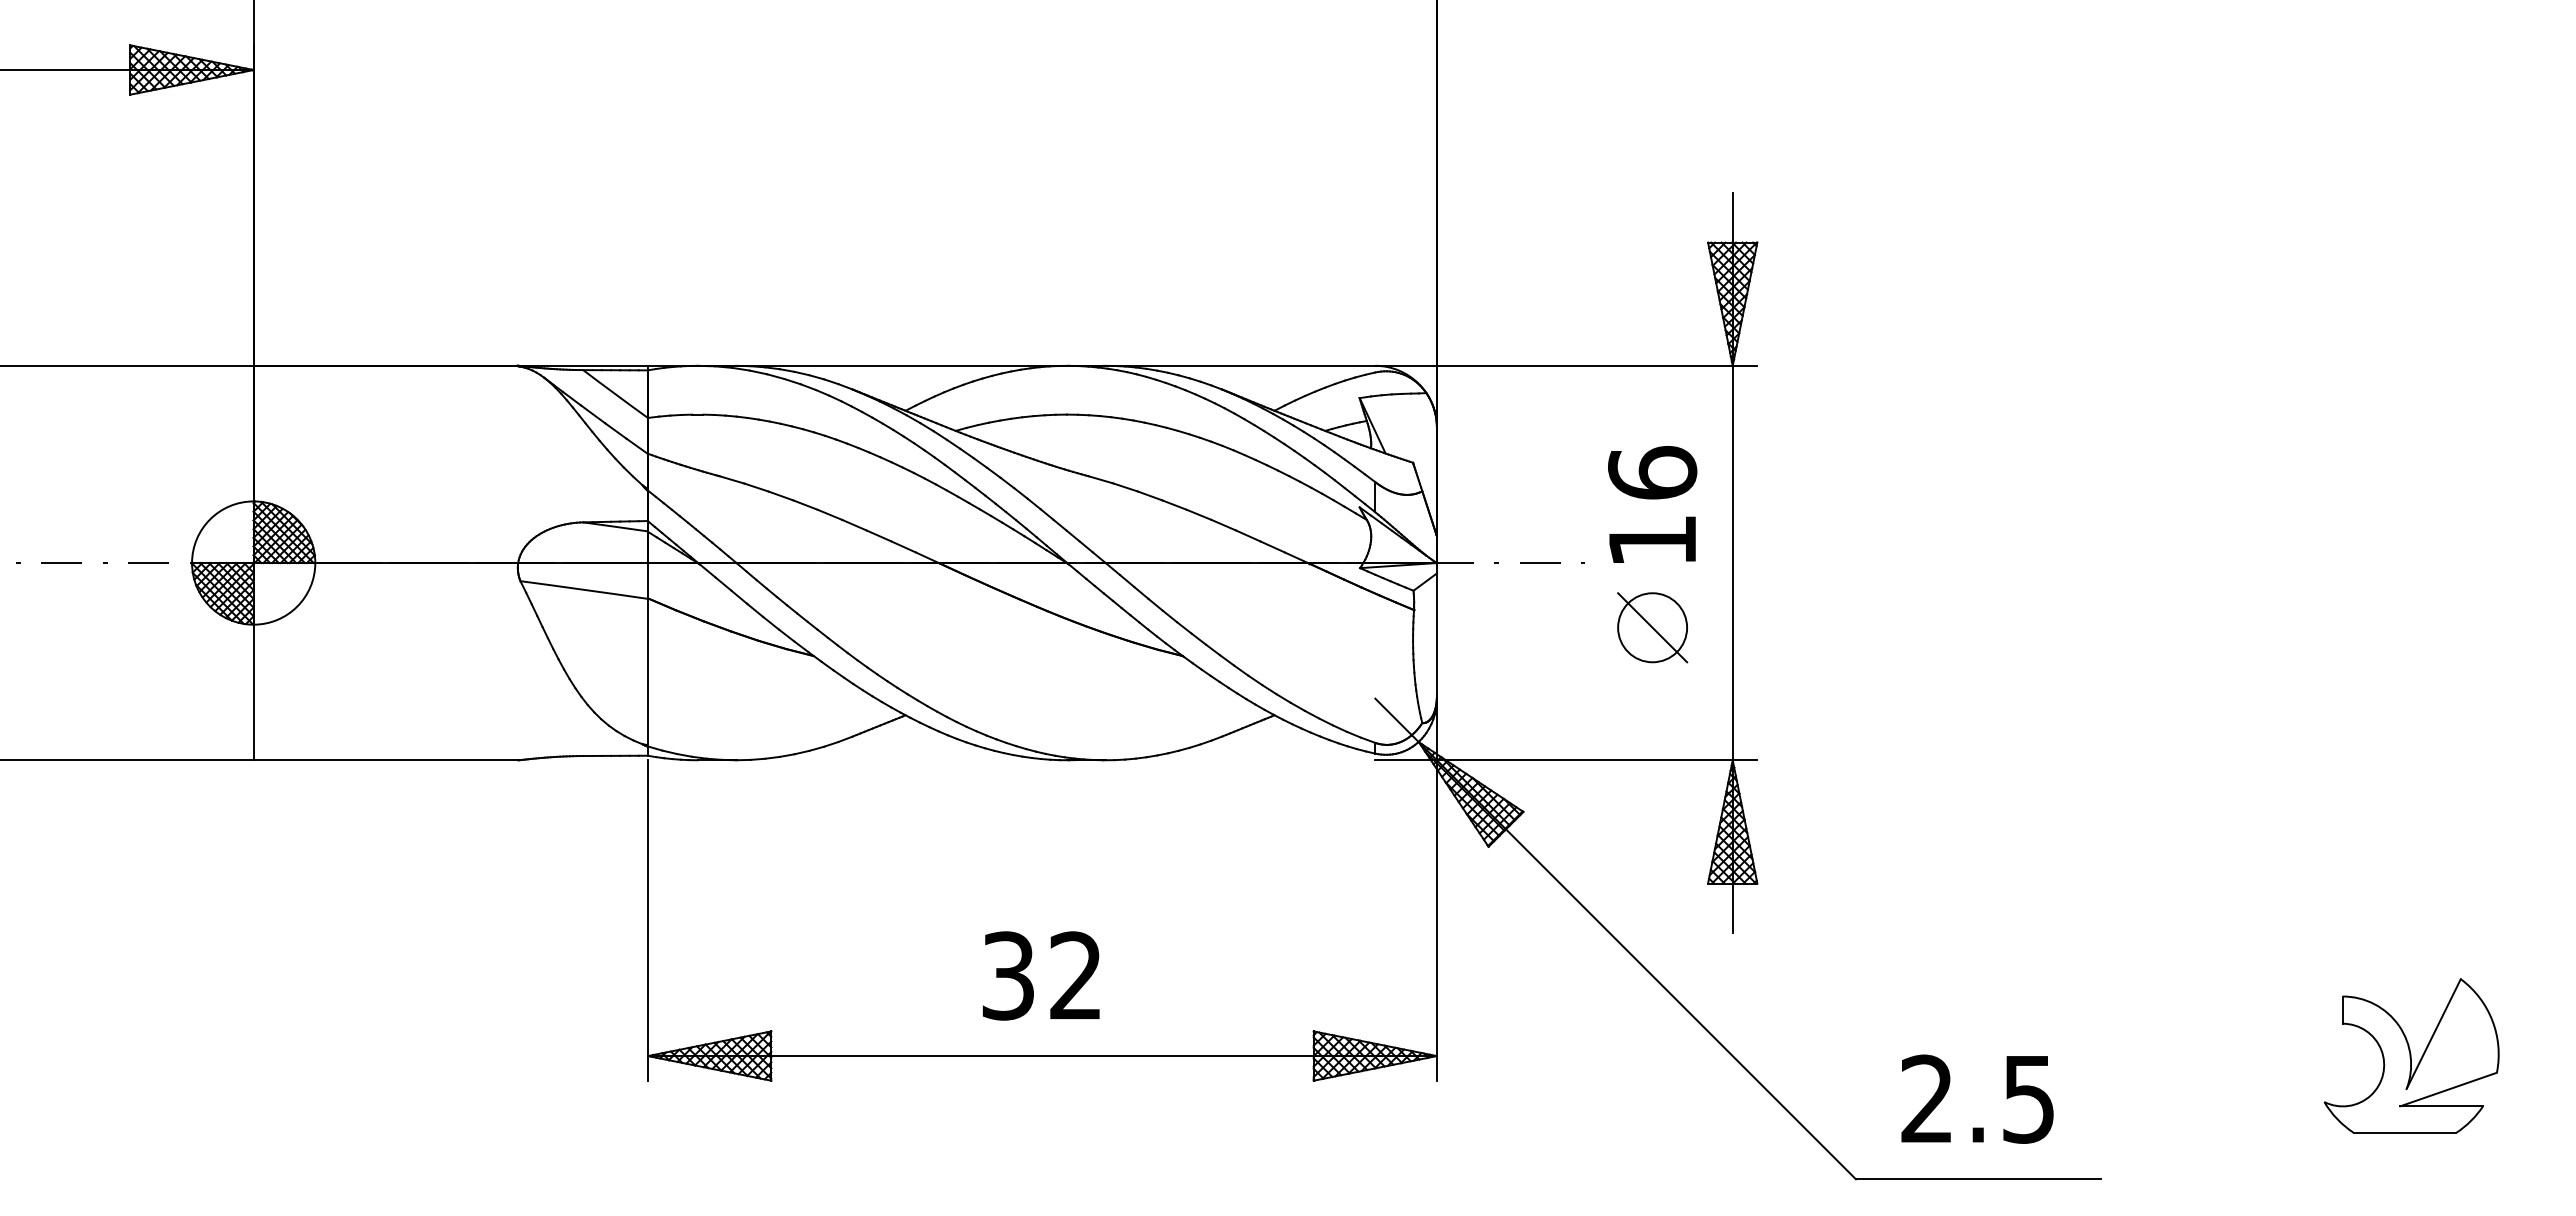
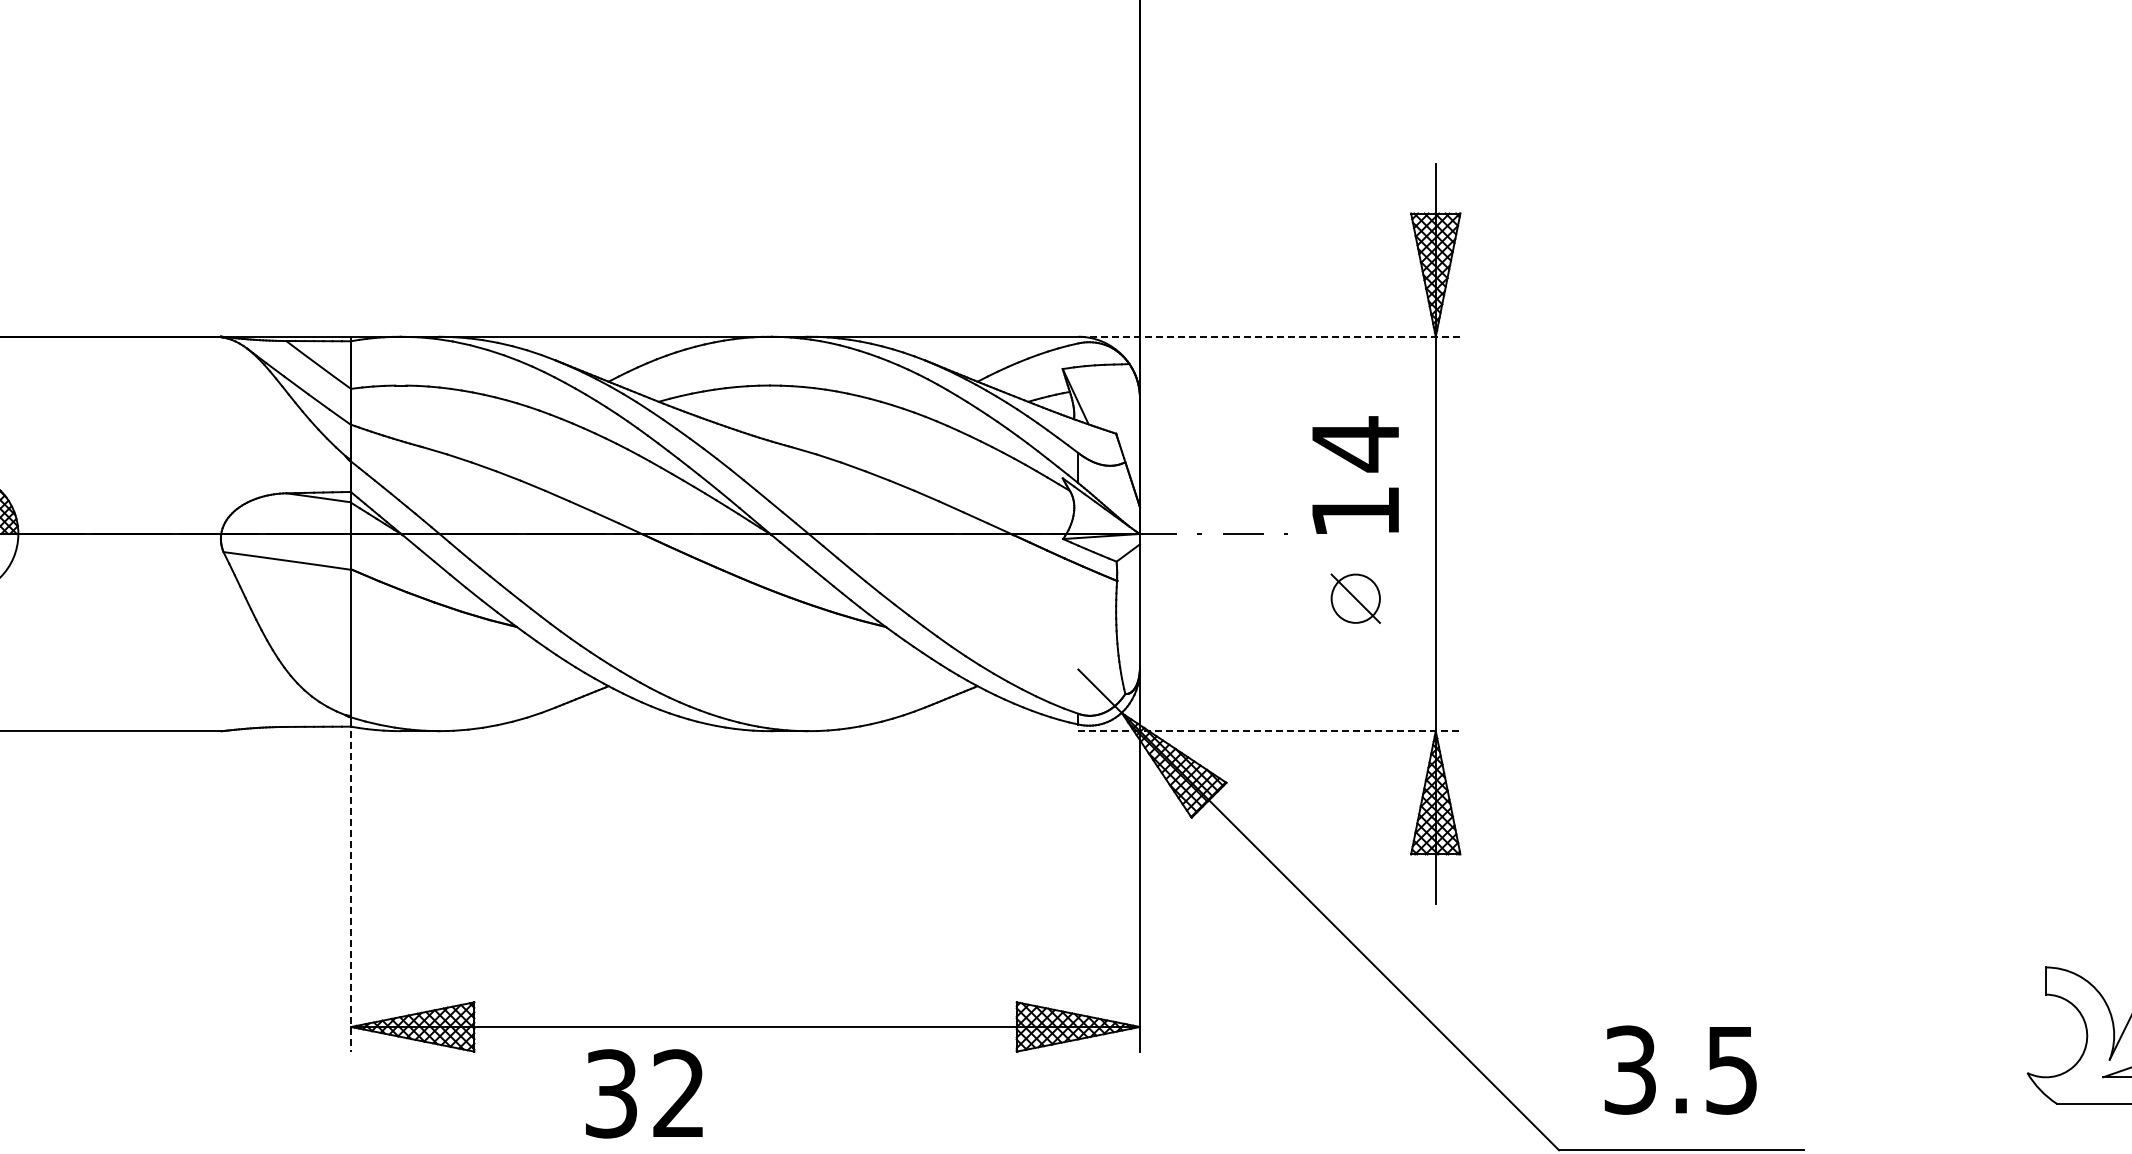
line: (1565, 365) -> (1268, 336), solid -> dashed
text: (1652, 473) -> (1355, 444), 16 -> 14
part: (1652, 627) -> (1355, 598), size x0.7
line: (1566, 760) -> (1269, 731), solid -> dashed
line: (648, 920) -> (351, 891), solid -> dashed
text: (1041, 975) -> (644, 1093), moved
text: (1926, 1098) -> (1629, 1069), 2.5 -> 3.5

